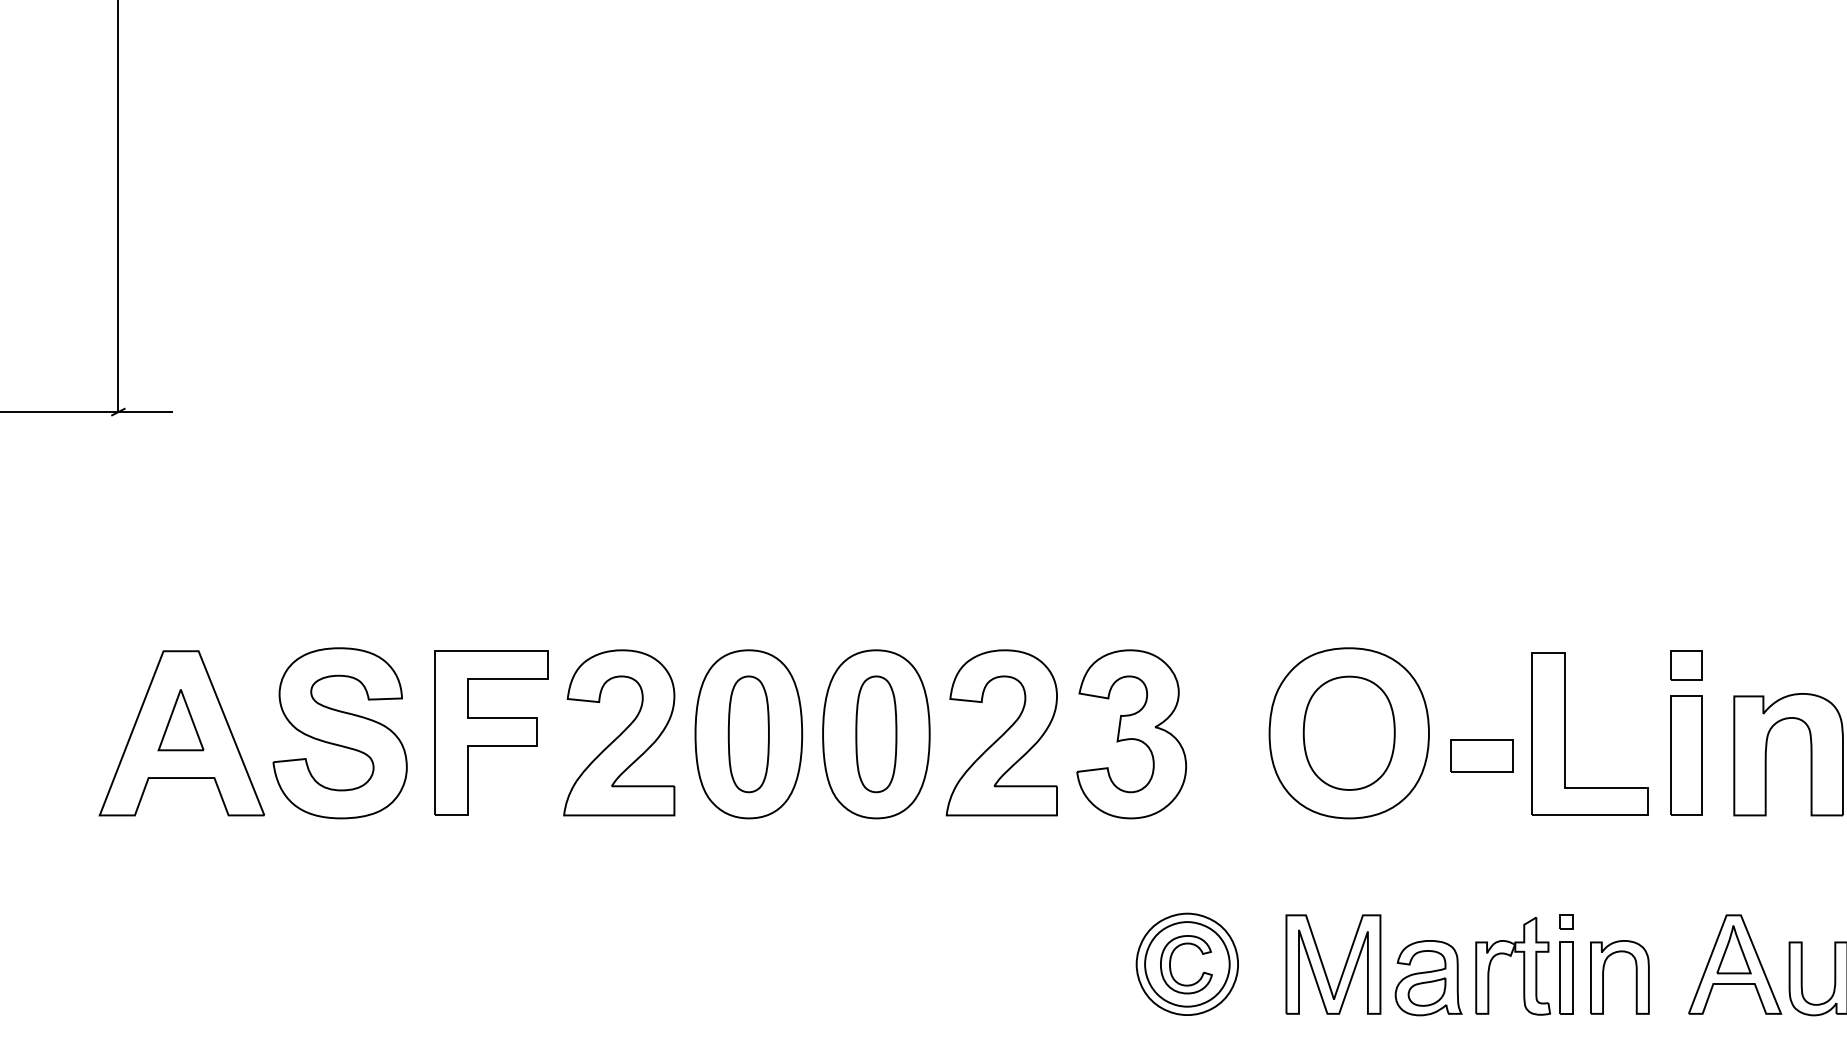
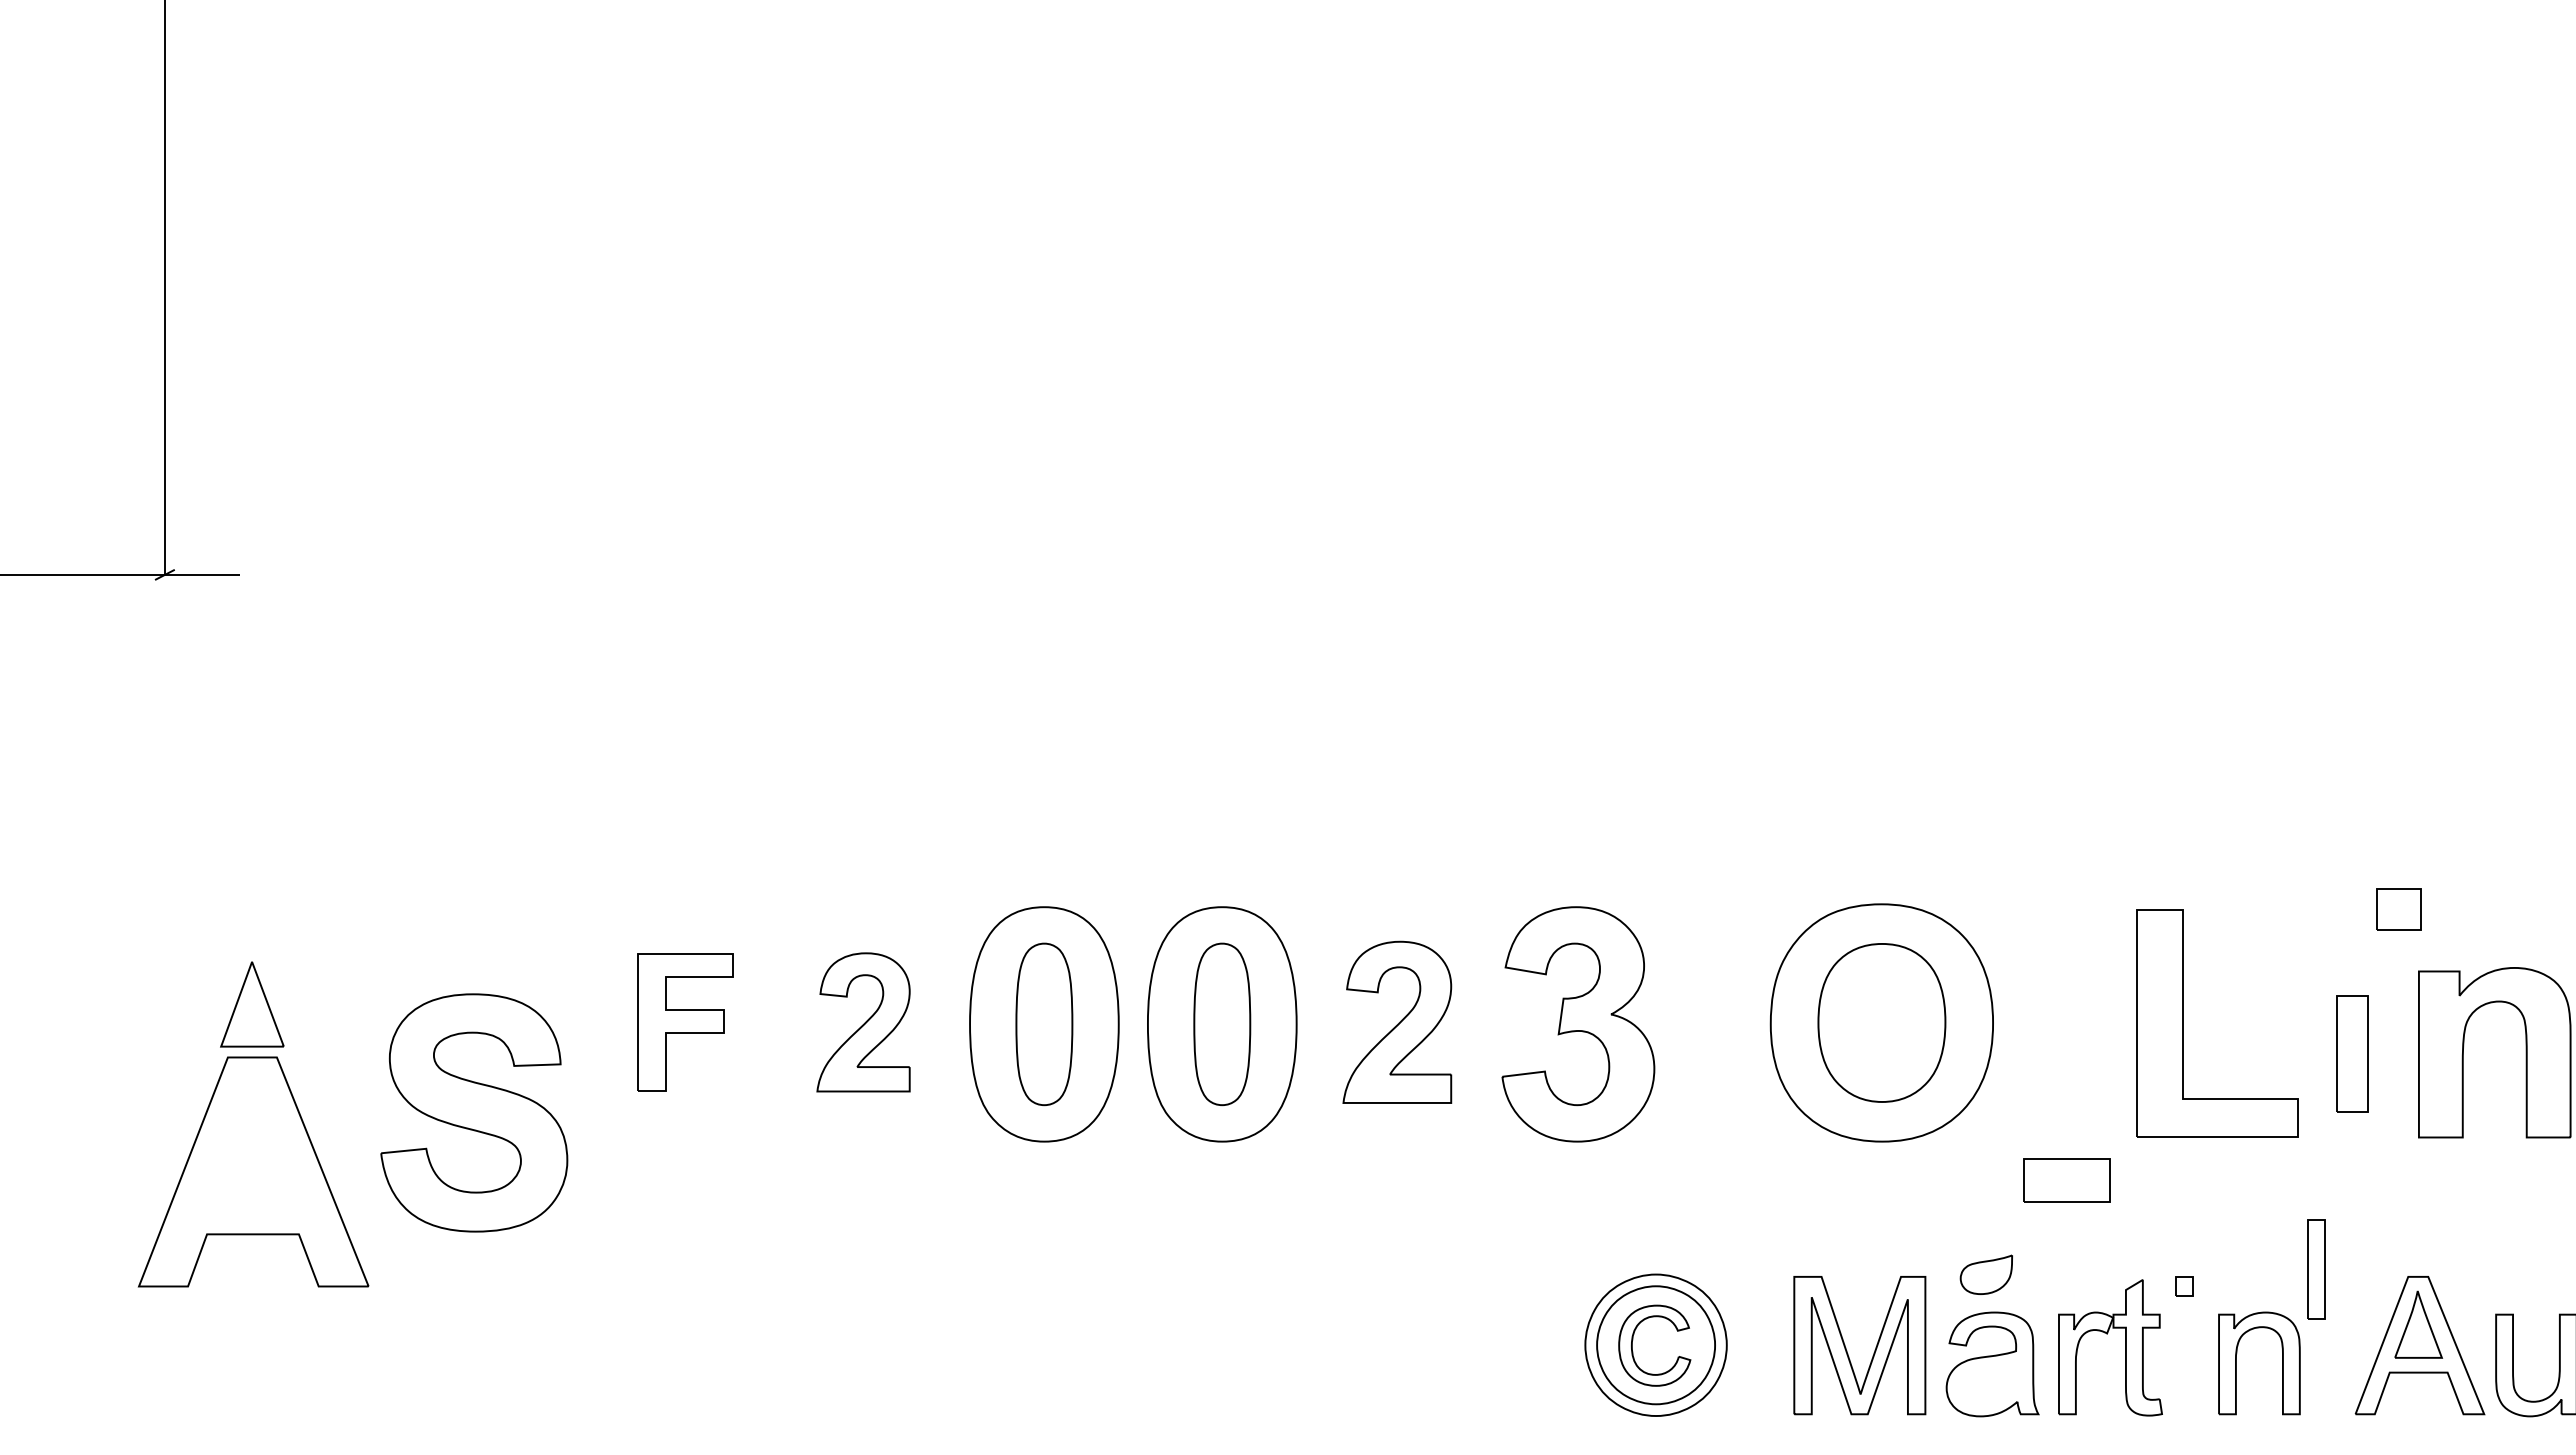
part: (1686, 665) -> (2398, 909), moved
part: (181, 732) -> (253, 1171), moved
part: (340, 732) -> (474, 1112), moved
part: (491, 732) -> (685, 1022), size x0.6
part: (619, 732) -> (863, 1022), size x0.6
part: (1002, 732) -> (1397, 1022), size x0.7
part: (1481, 755) -> (2066, 1180), moved
part: (1686, 755) -> (2352, 1053), size x0.7
part: (1566, 978) -> (2316, 1269), moved
part: (1426, 991) -> (1985, 1274), moved

